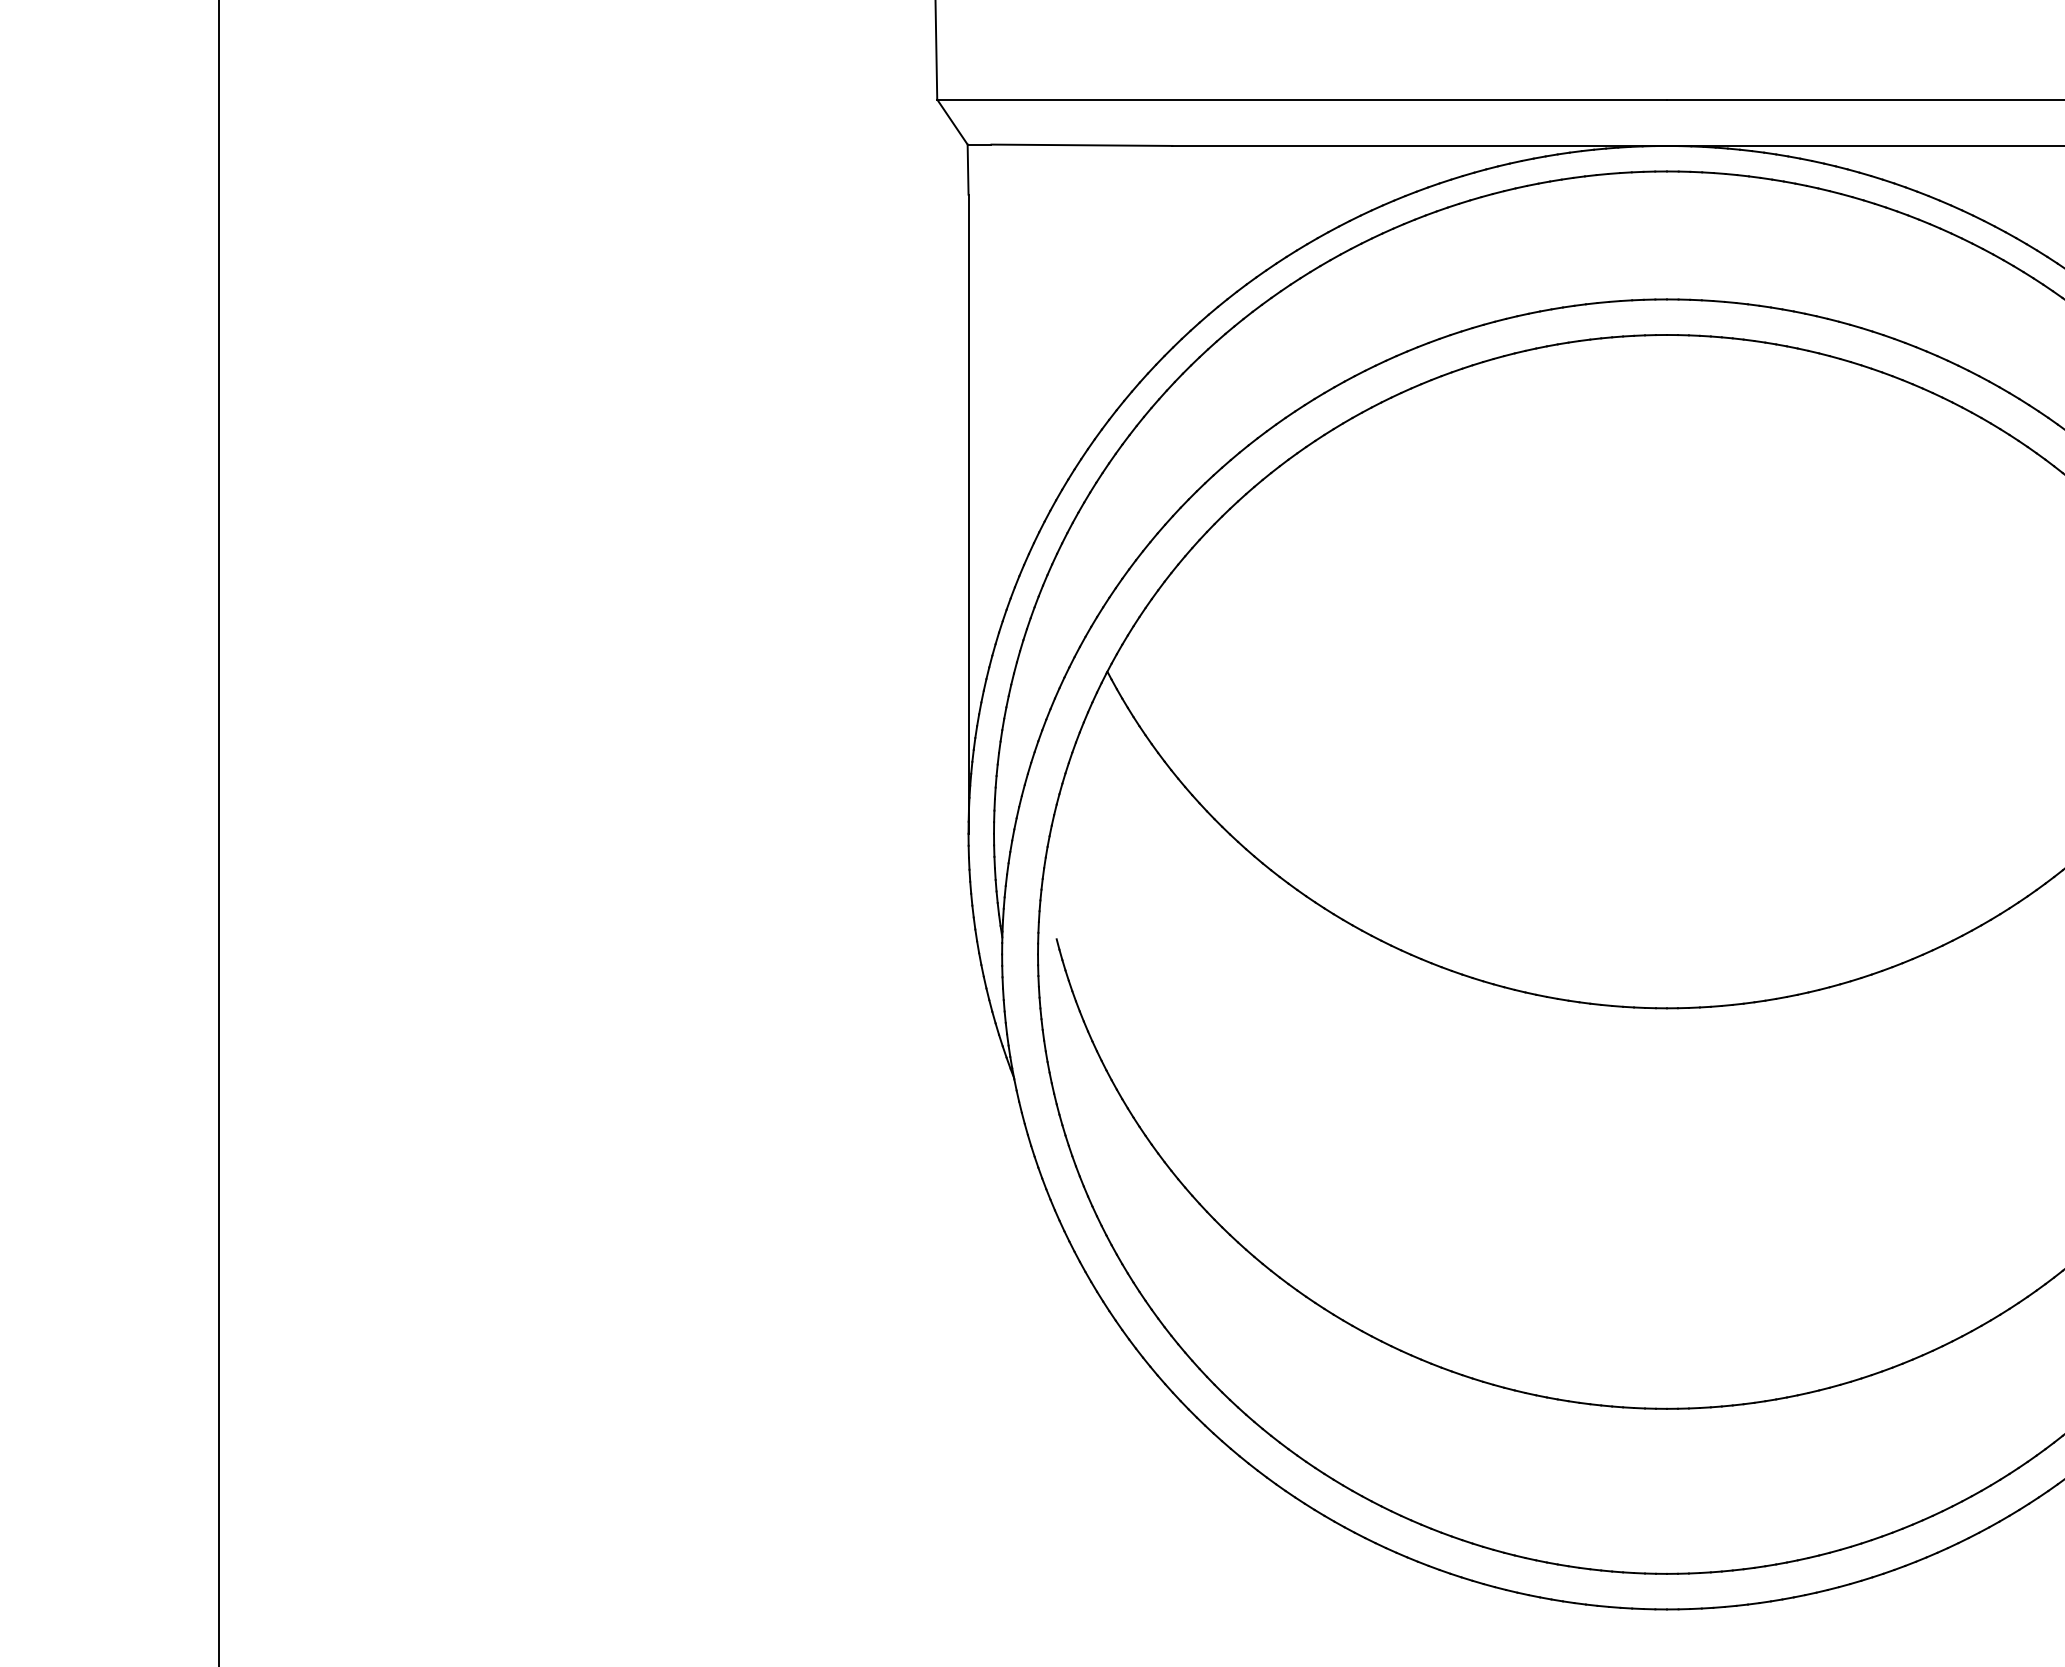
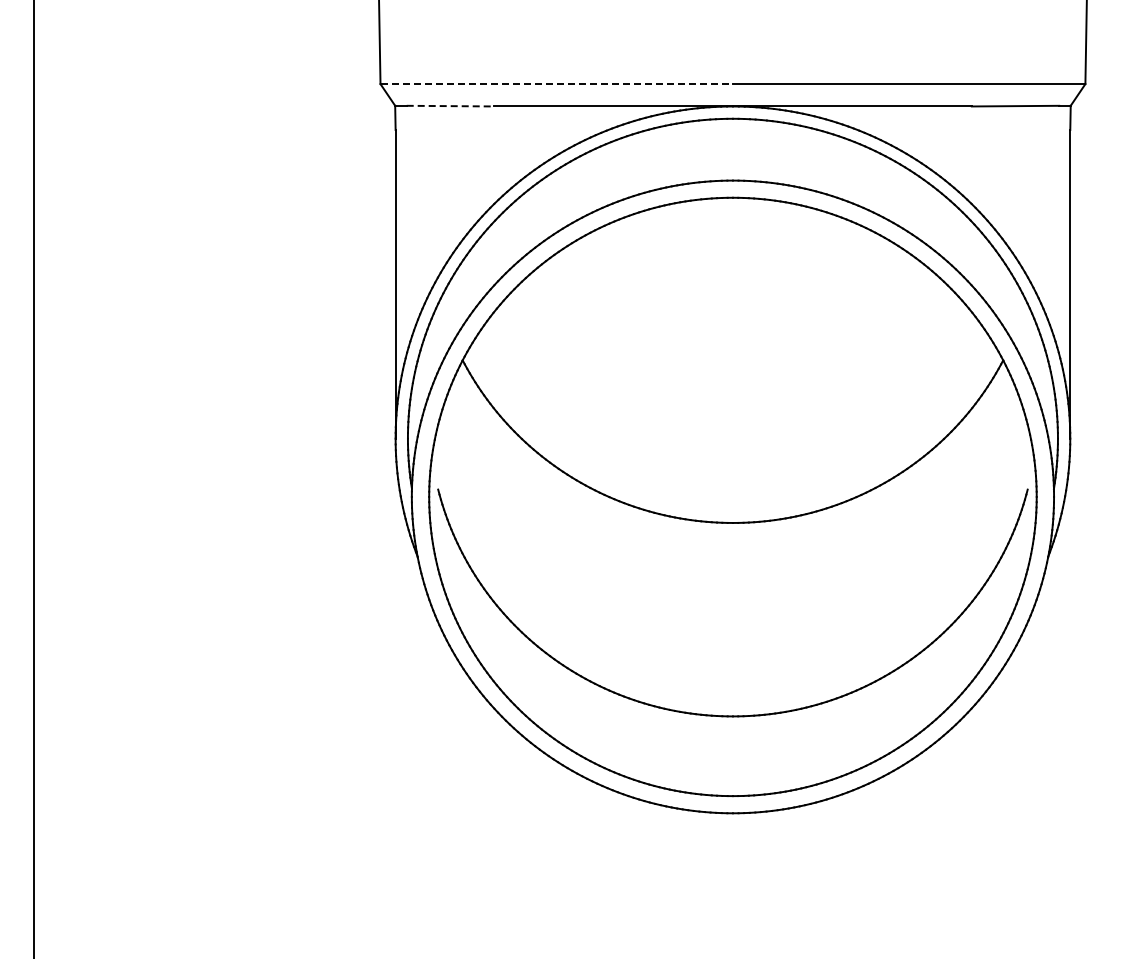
line: (1303, 100) -> (557, 84), solid -> dashed
line: (1082, 146) -> (450, 106), solid -> dashed

